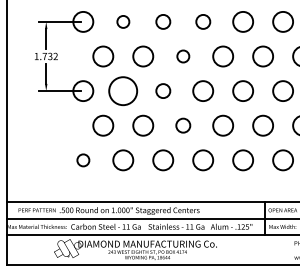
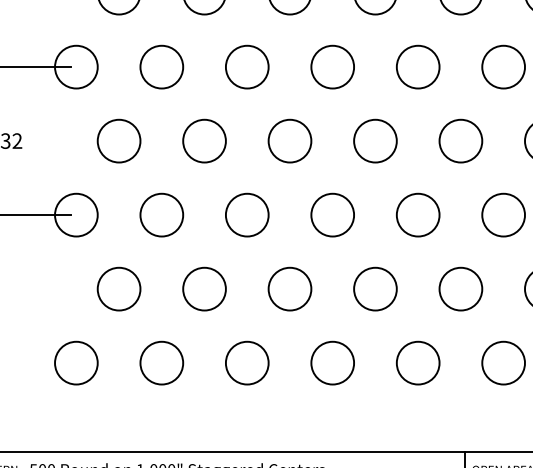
circle: (123, 21) -> (162, 66), size x1.67
circle: (163, 21) -> (247, 66), size x1.43
circle: (203, 21) -> (333, 66), size x1.43
circle: (183, 56) -> (290, 141), size x1.67
circle: (123, 90) -> (162, 213), size x0.71
circle: (163, 90) -> (247, 213), size x1.43
circle: (183, 125) -> (290, 288), size x1.43
circle: (83, 160) -> (76, 363), size x1.67

